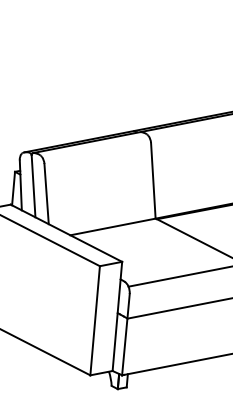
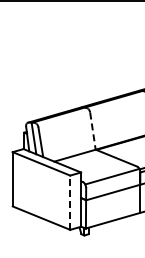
line: (152, 181) -> (92, 131), solid -> dashed
line: (95, 320) -> (70, 202), solid -> dashed

